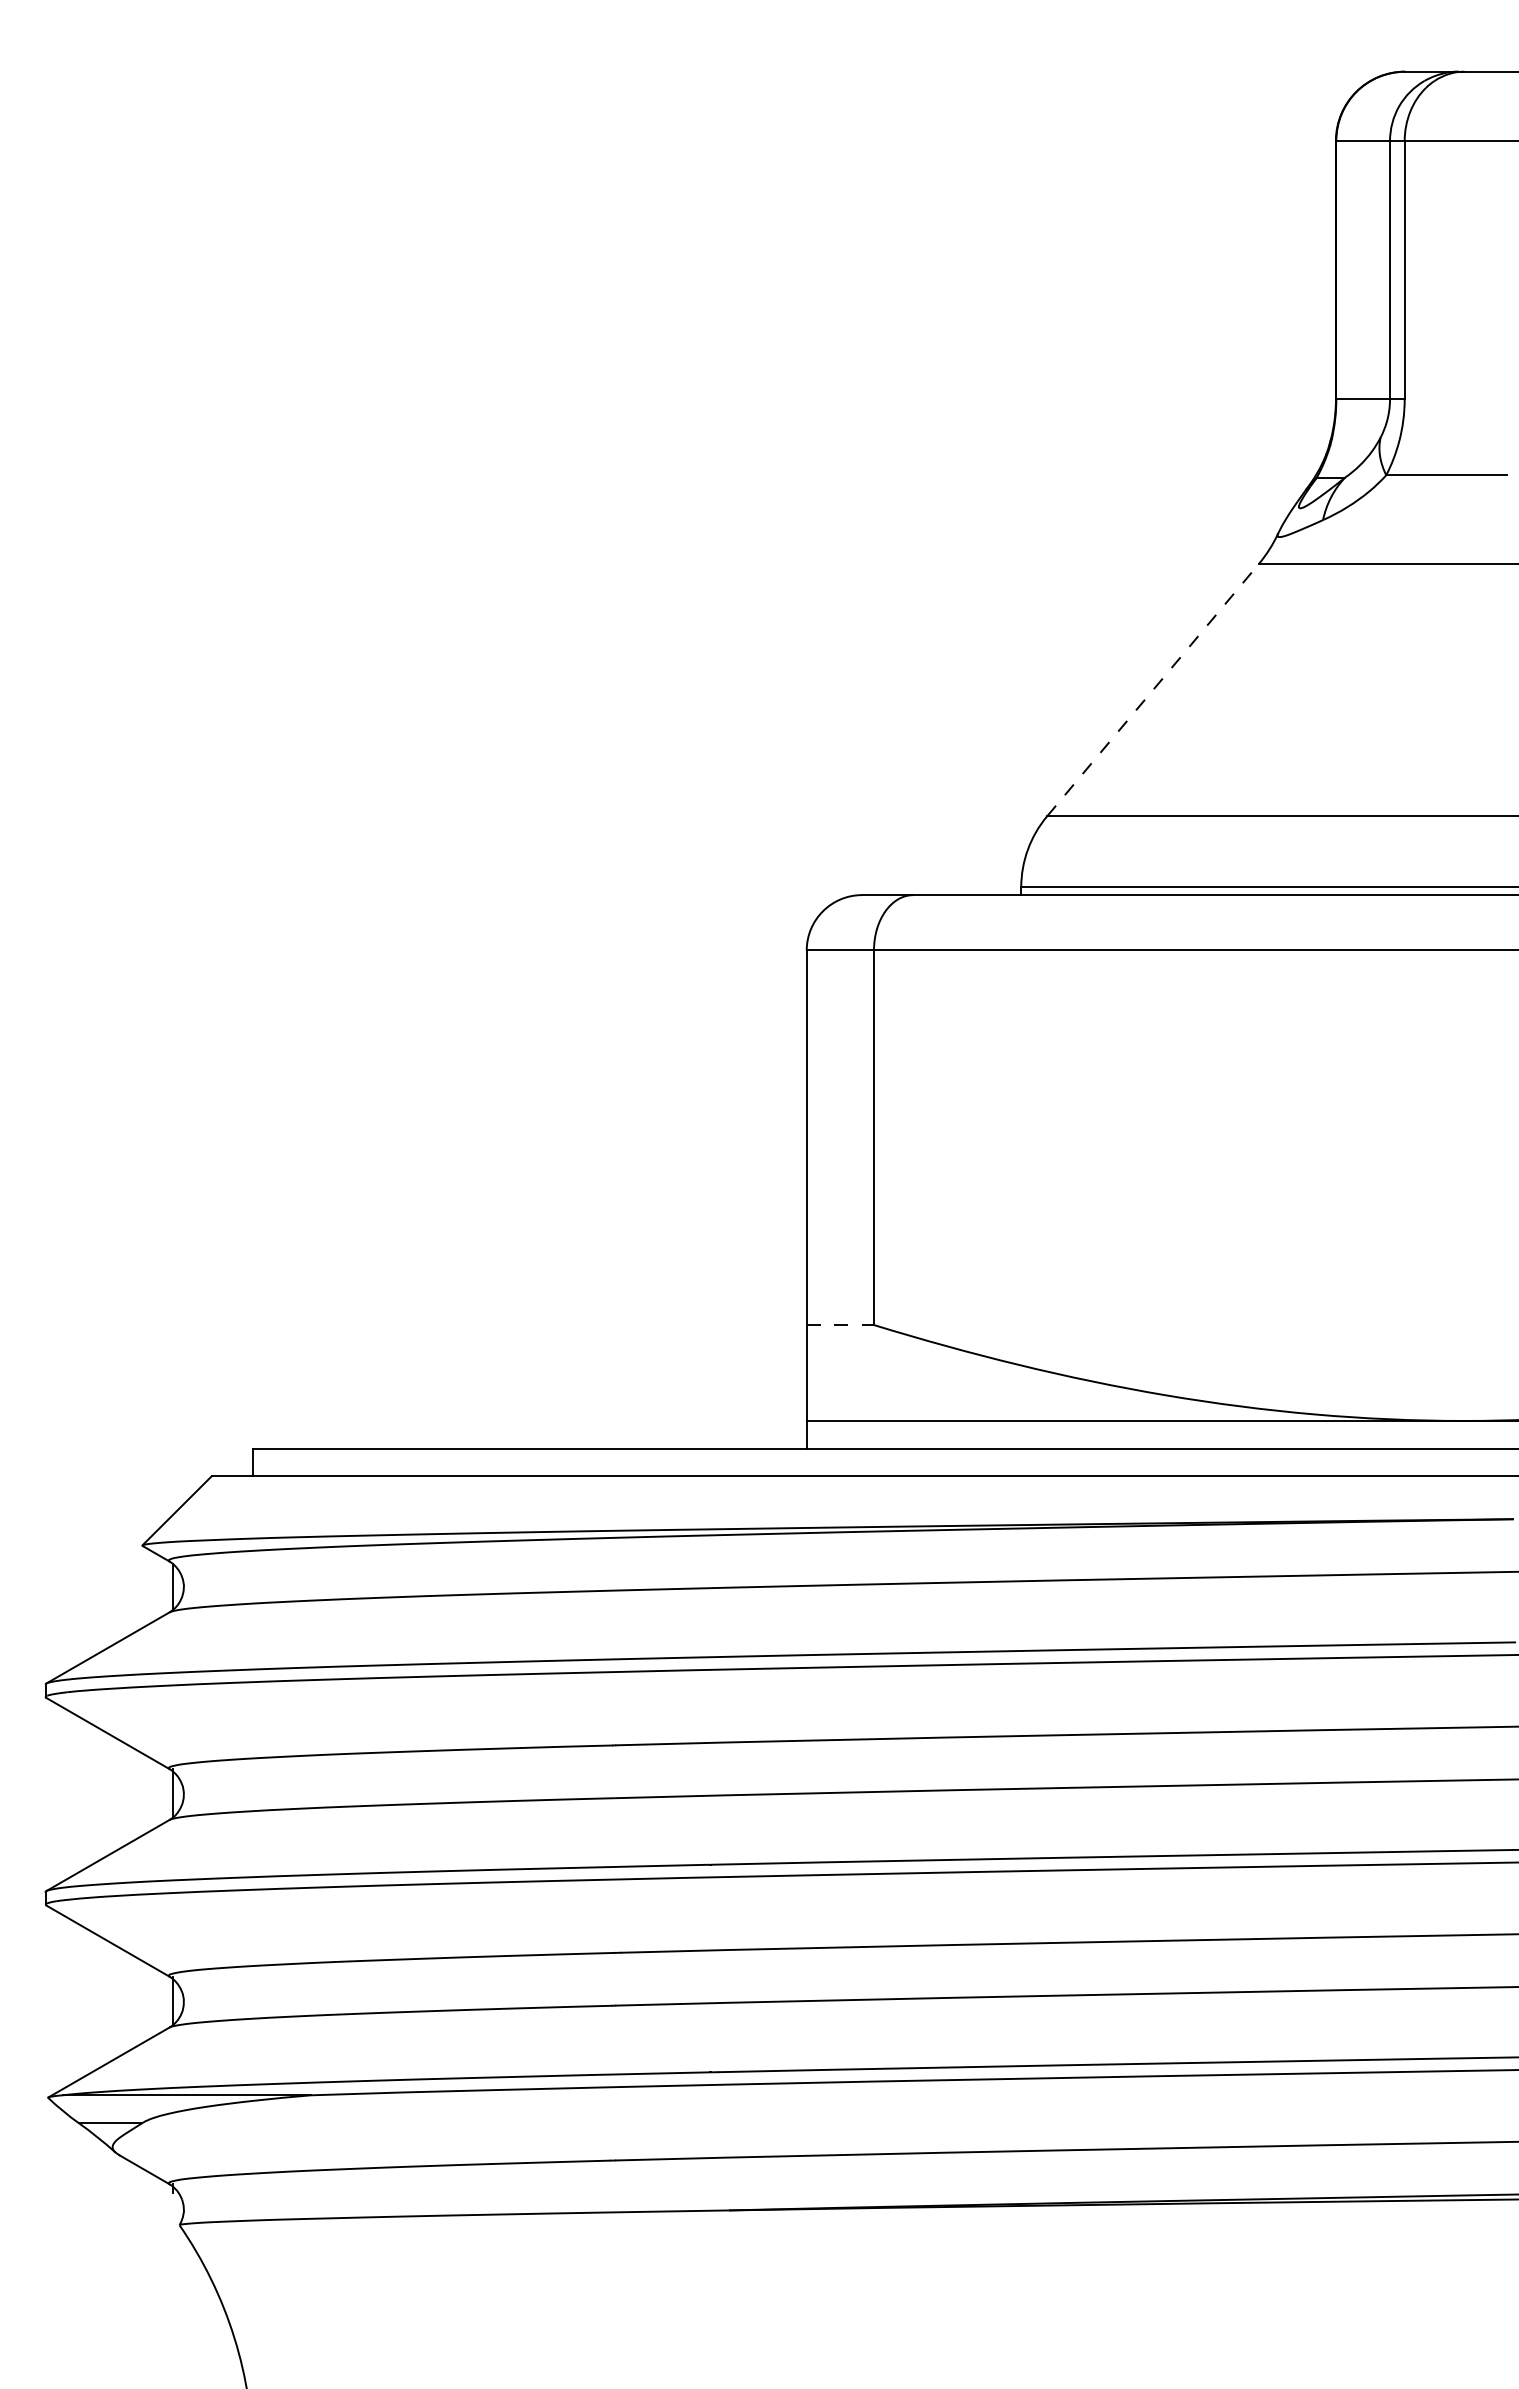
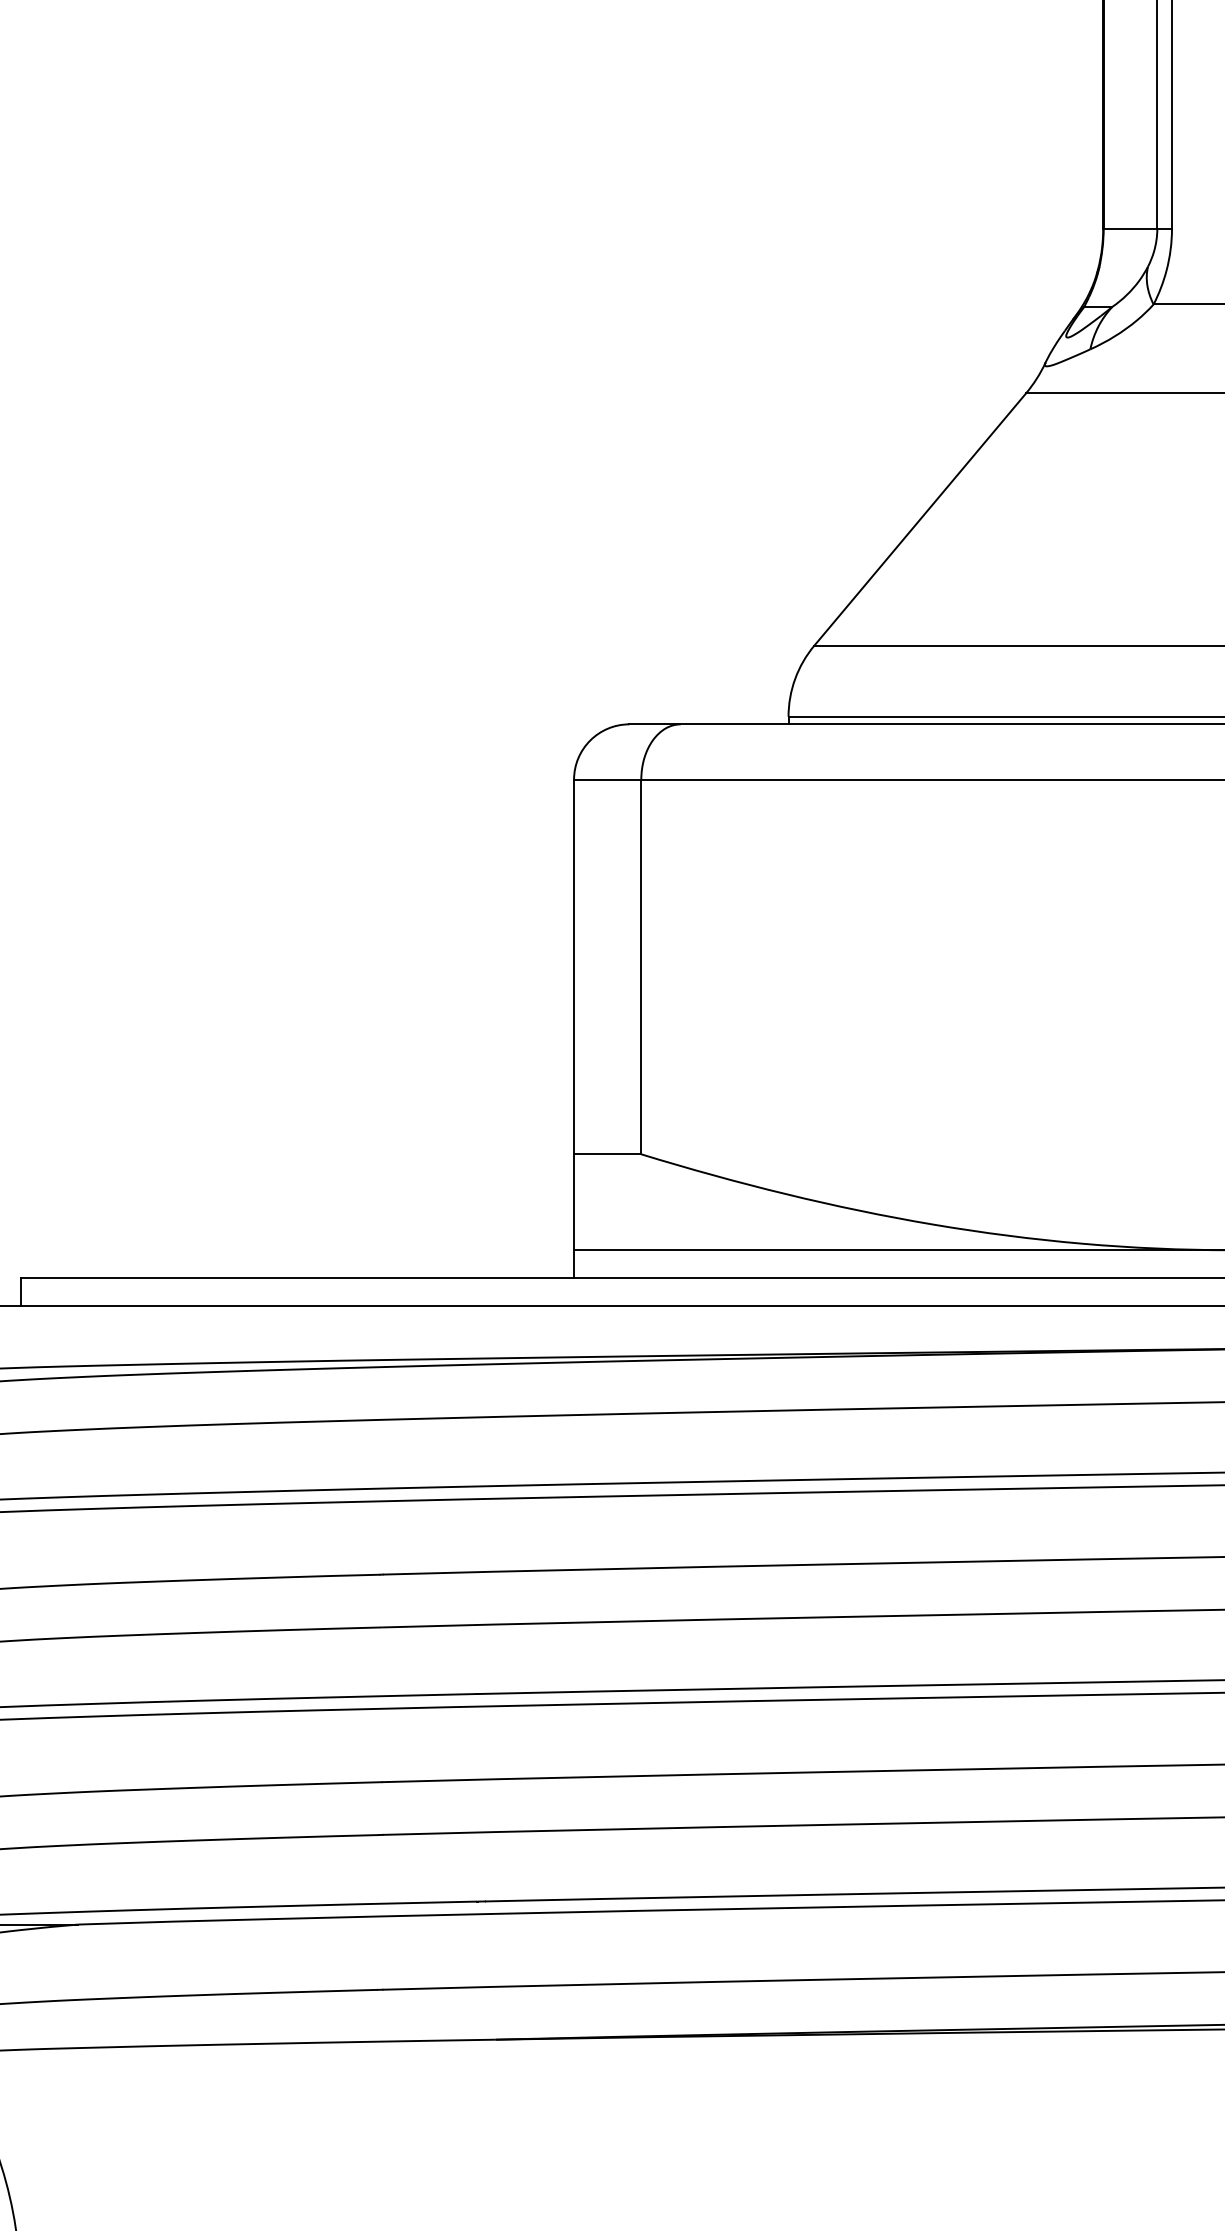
line: (1152, 690) -> (919, 519), dashed -> solid
line: (840, 1325) -> (607, 1154), dashed -> solid

